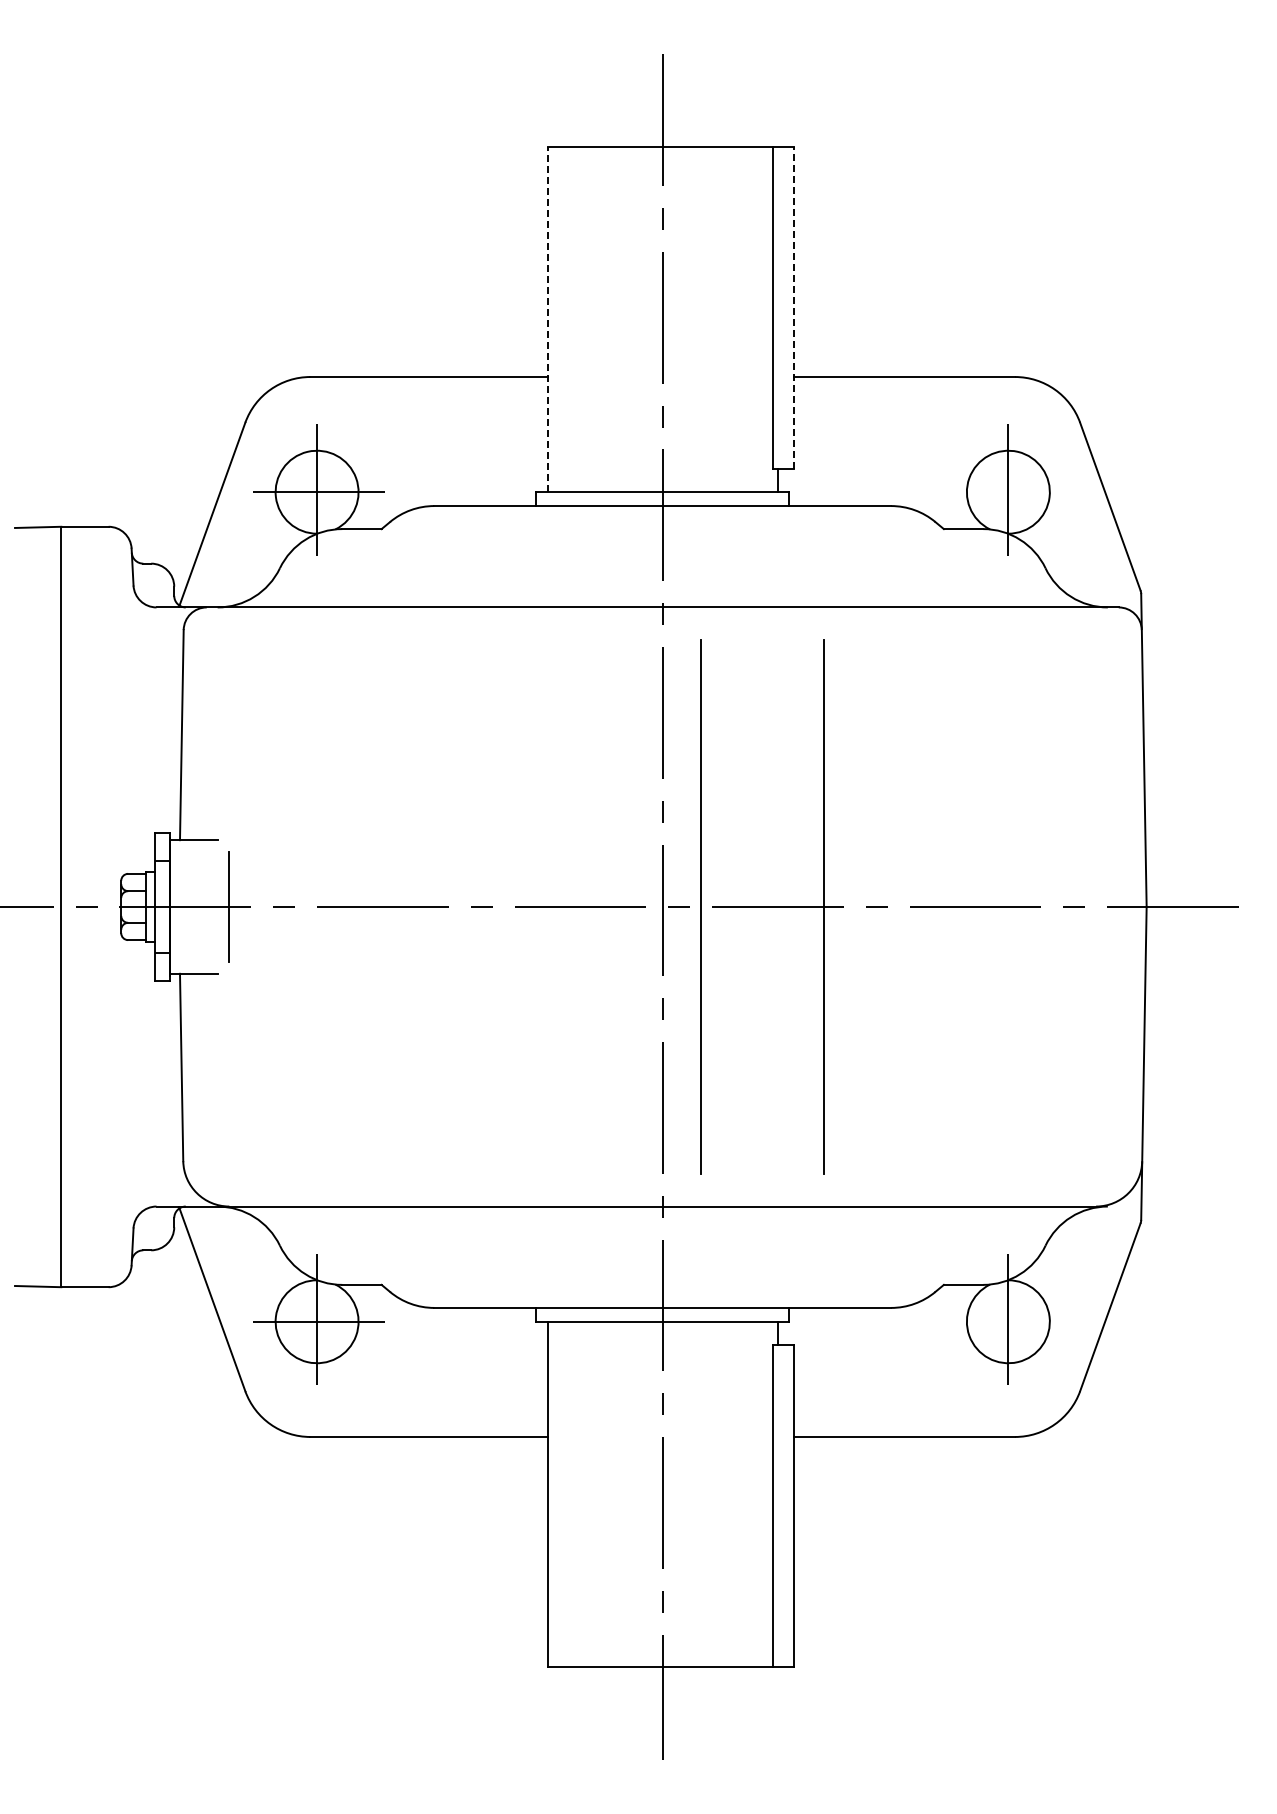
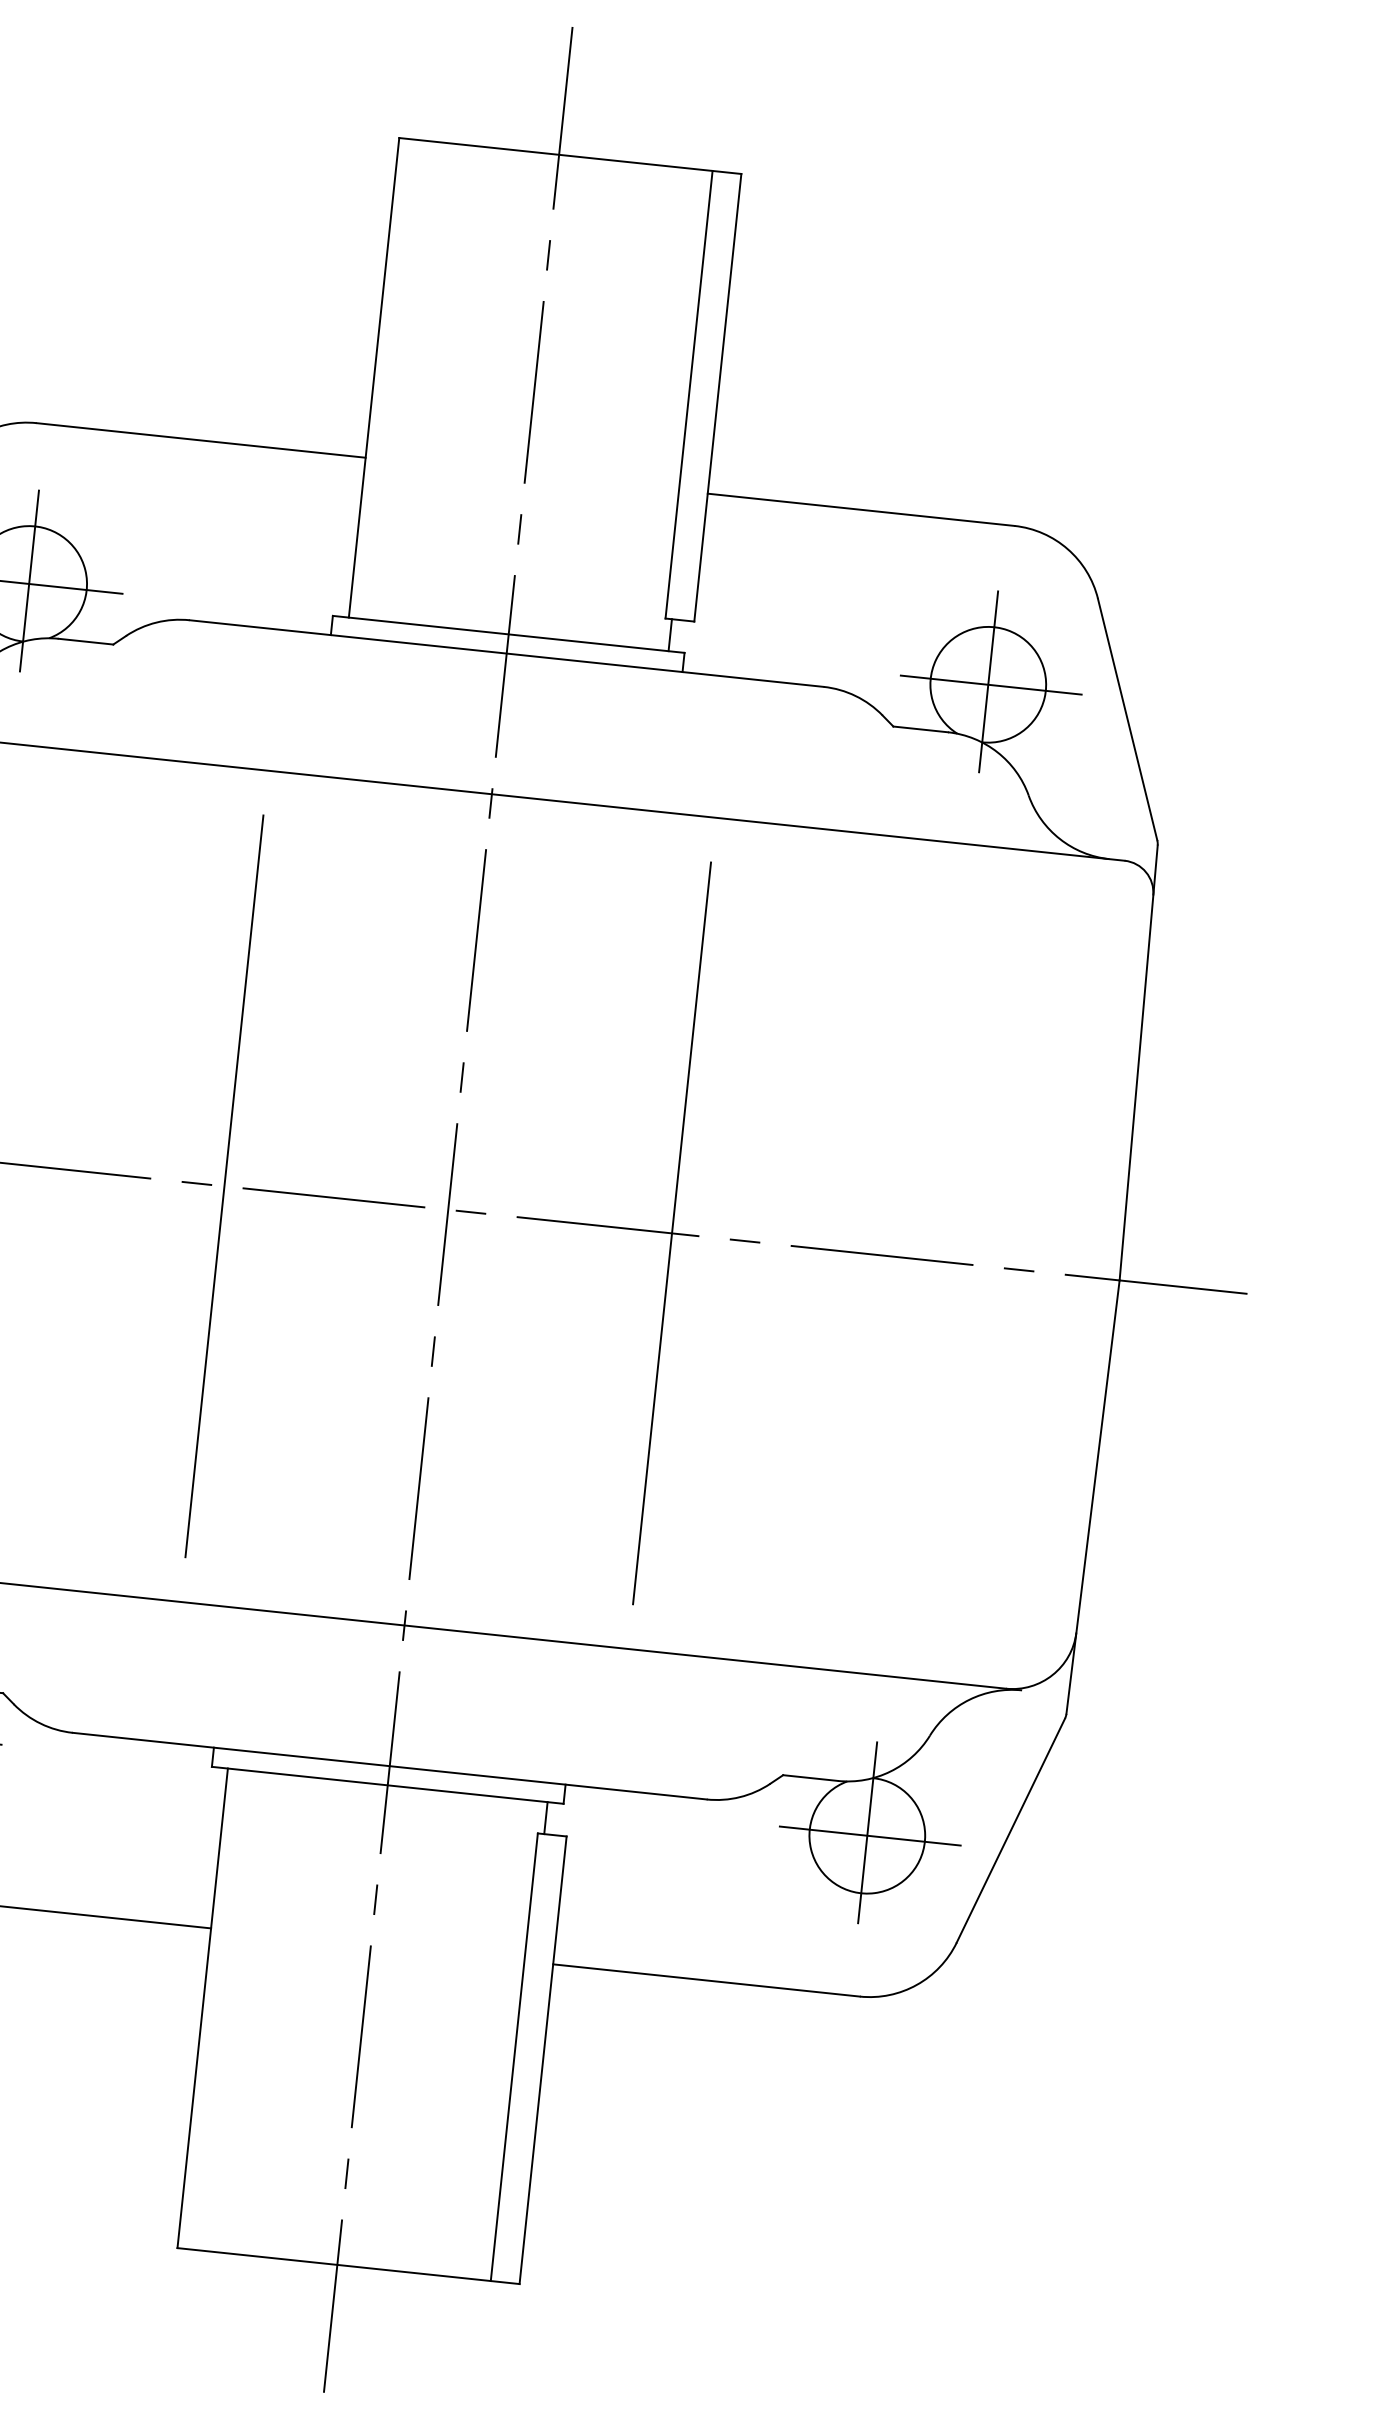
line: (794, 307) -> (718, 397), dashed -> solid
line: (547, 319) -> (374, 377), dashed -> solid
line: (1008, 492) -> (988, 685), added
line: (700, 906) -> (223, 1185), moved
line: (1008, 1321) -> (867, 1835), added

